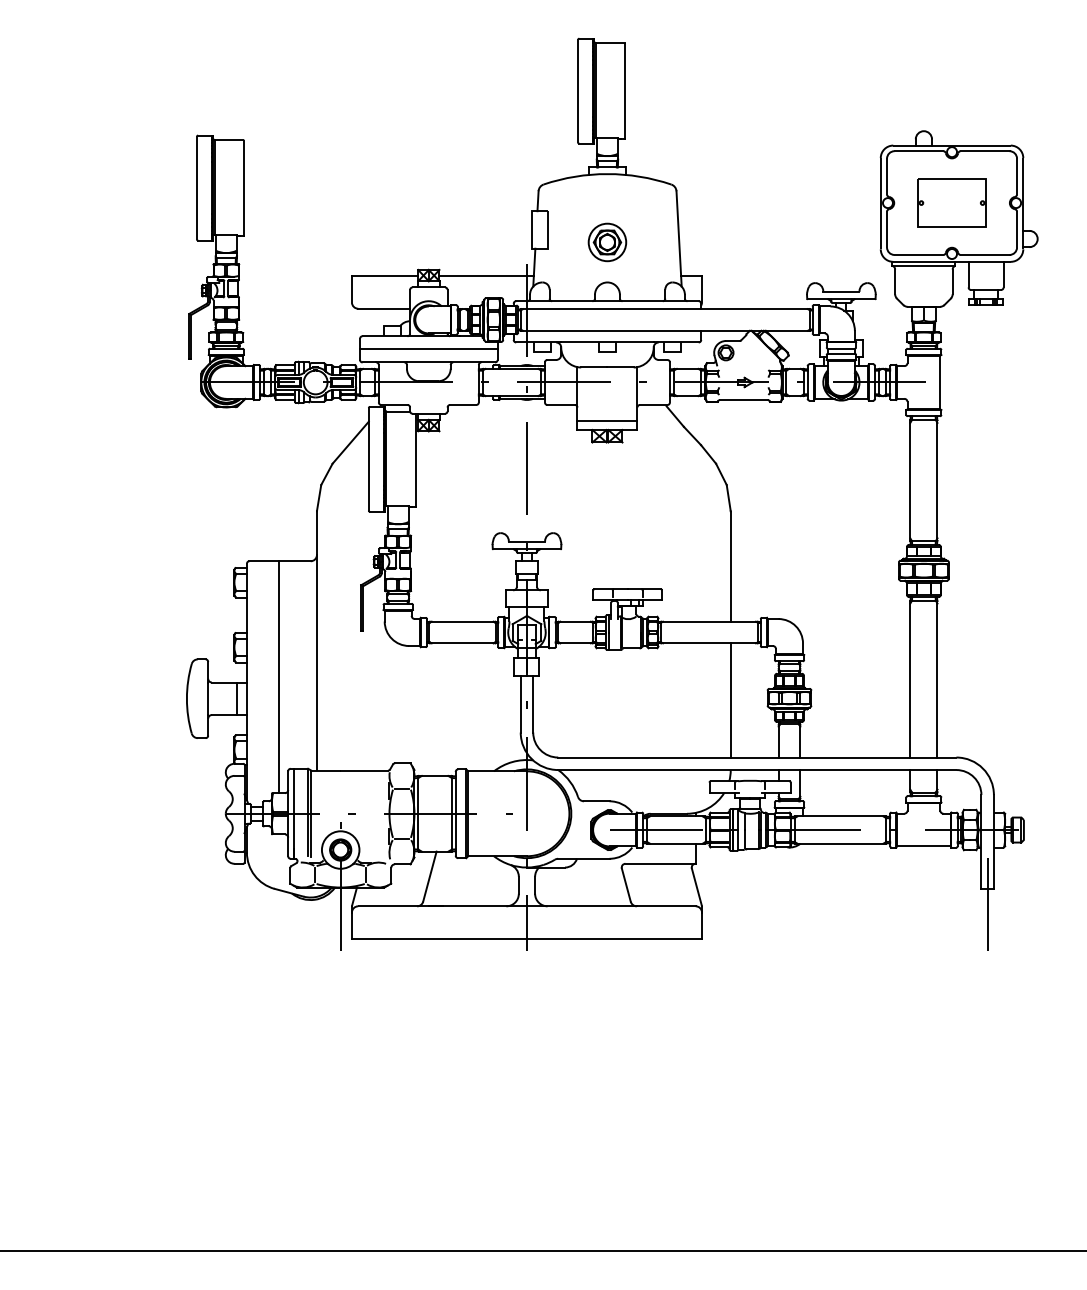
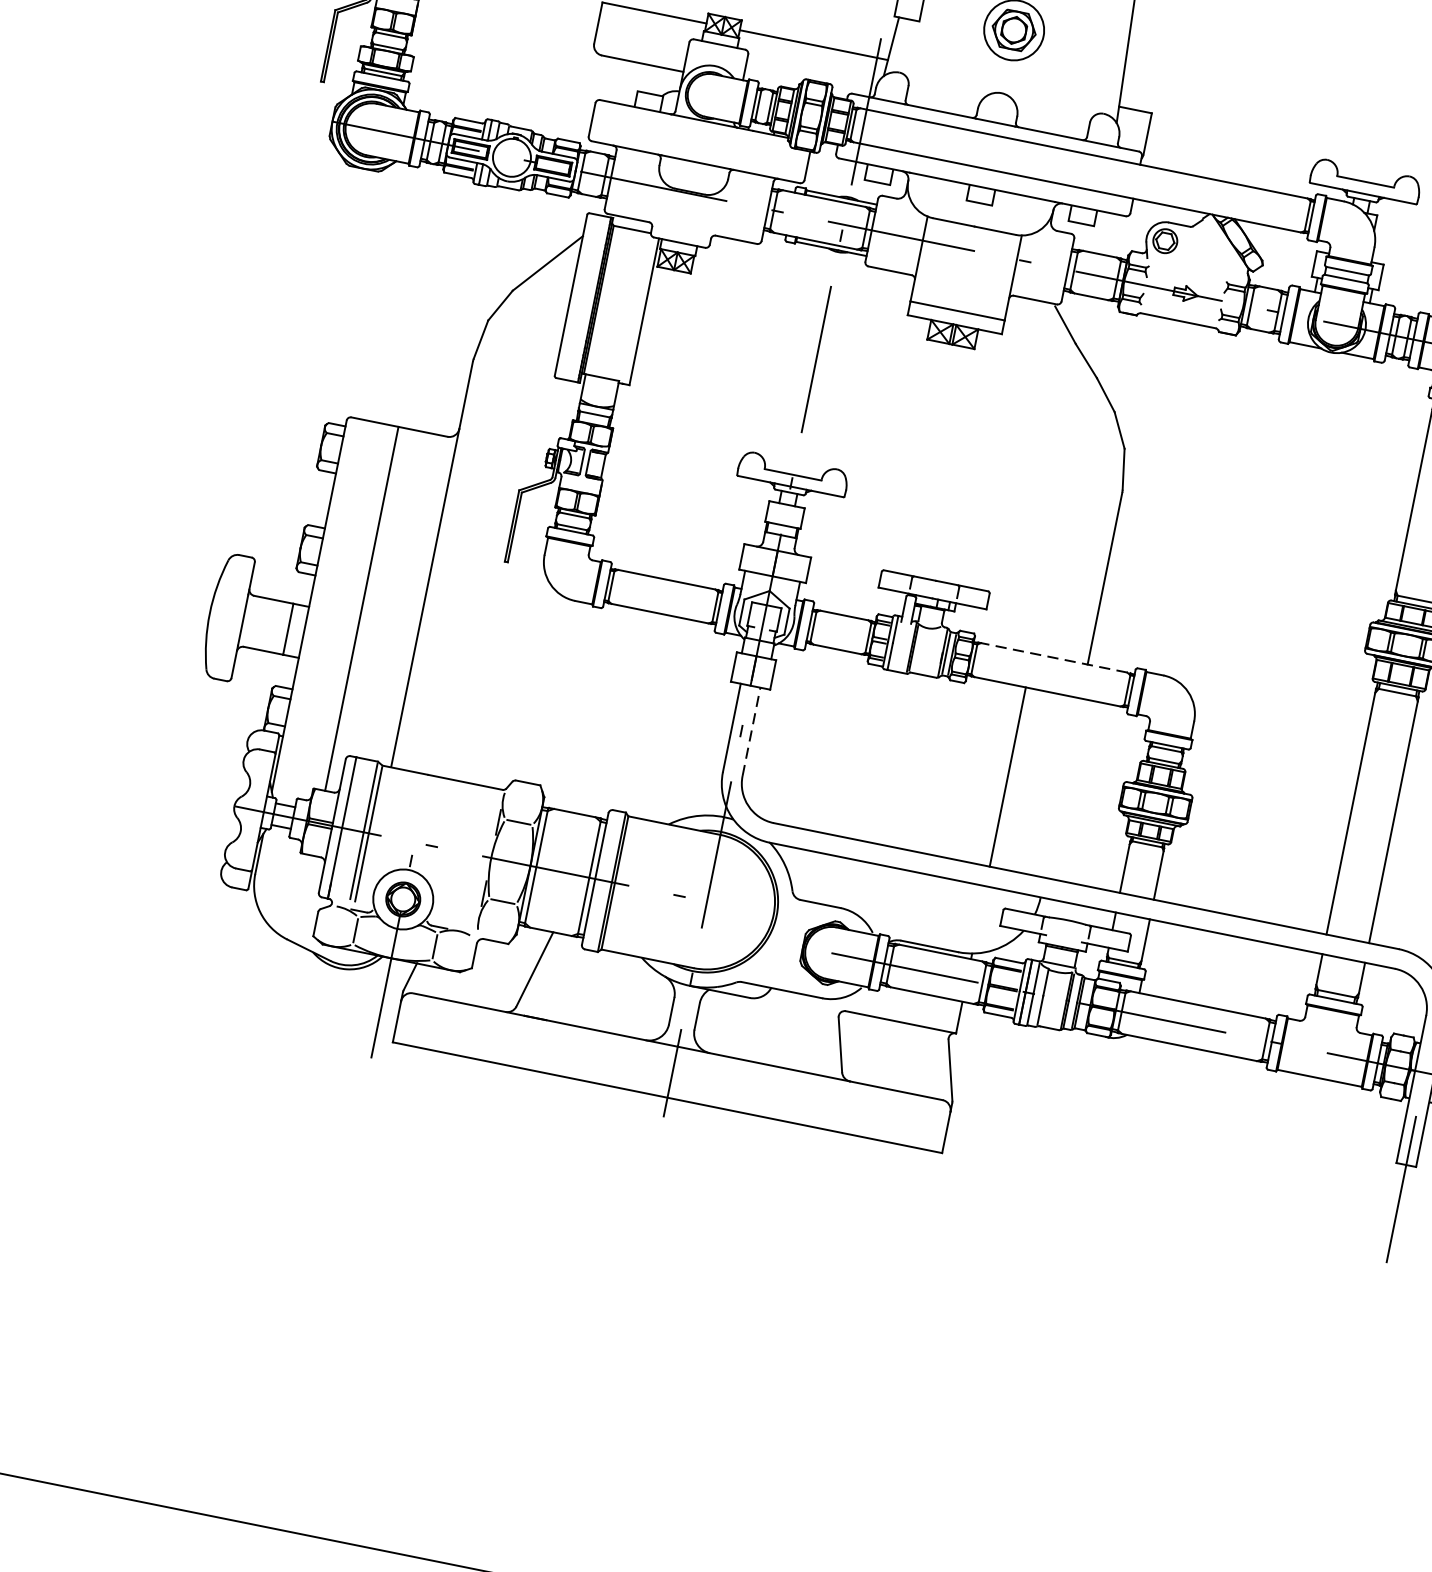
line: (428, 348) -> (699, 140), removed
line: (710, 621) -> (1055, 657), solid -> dashed
line: (730, 700) -> (1007, 777), moved
line: (533, 703) -> (752, 730), solid -> dashed

